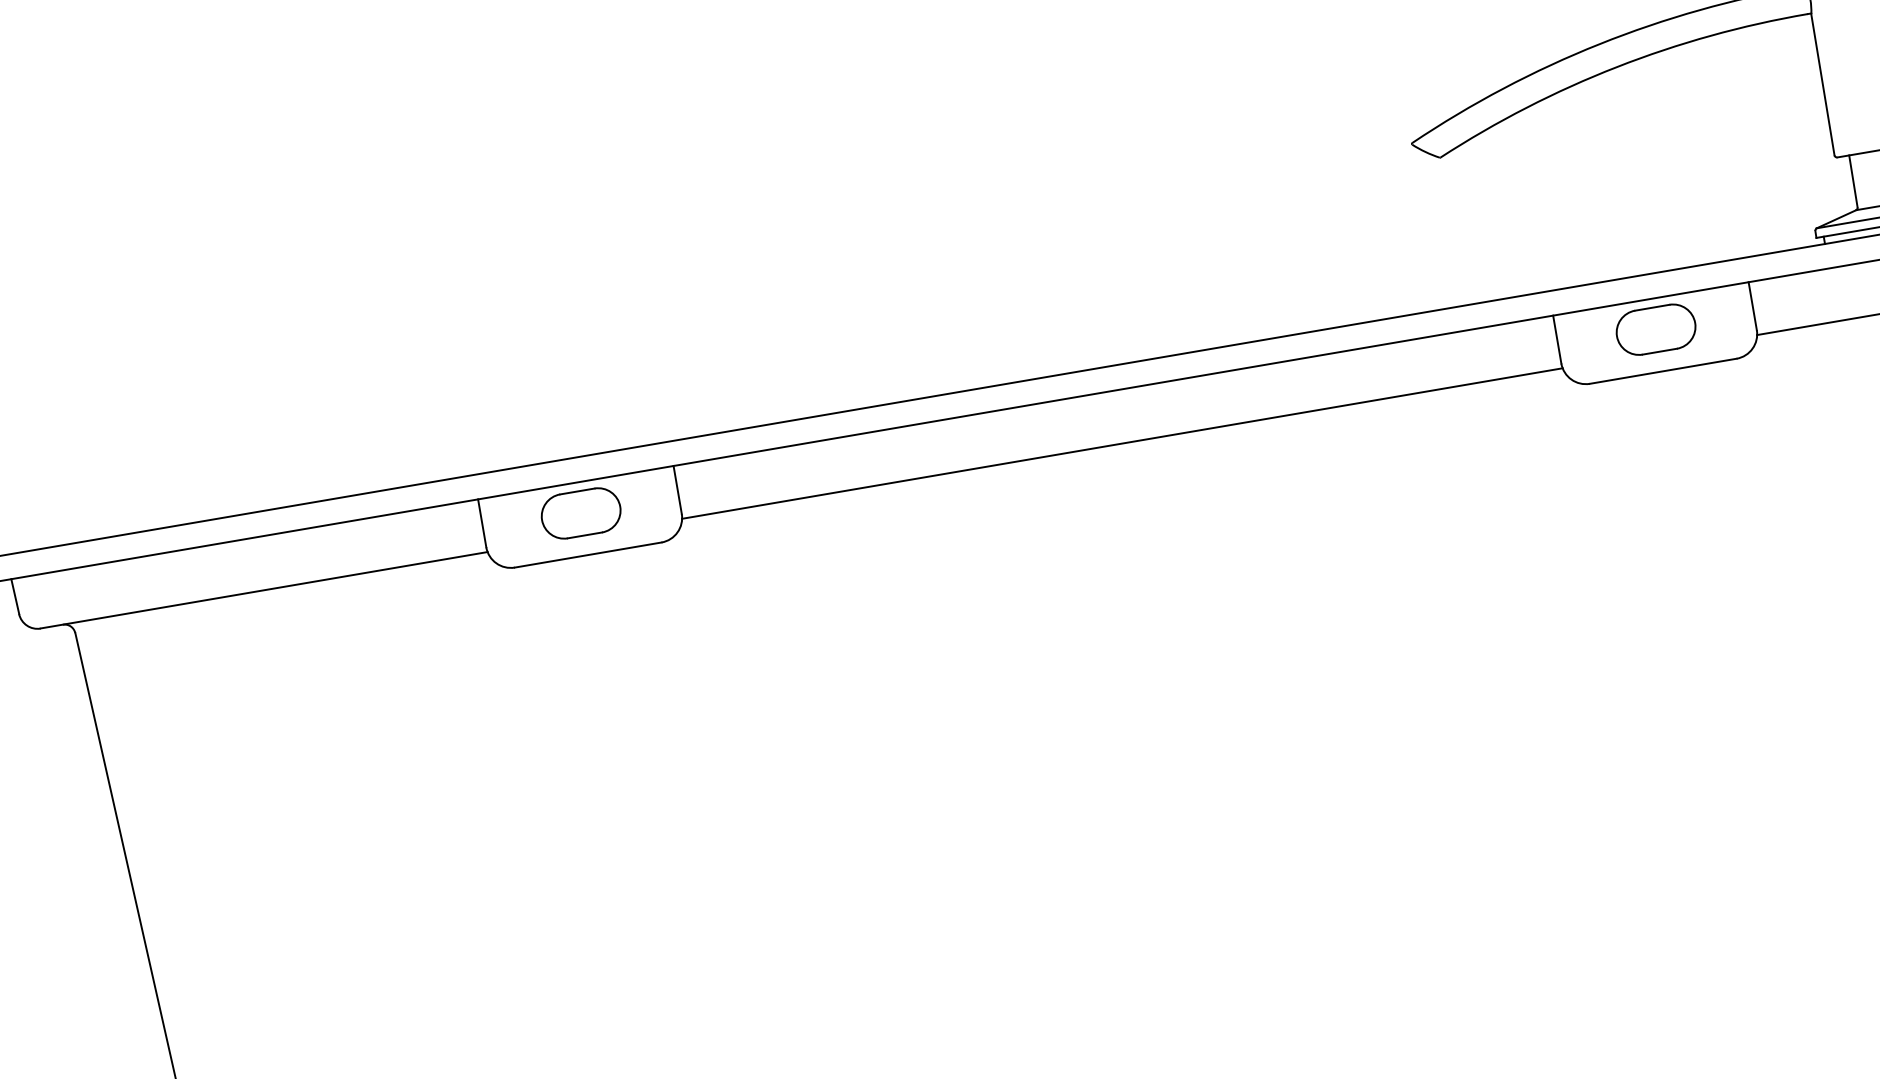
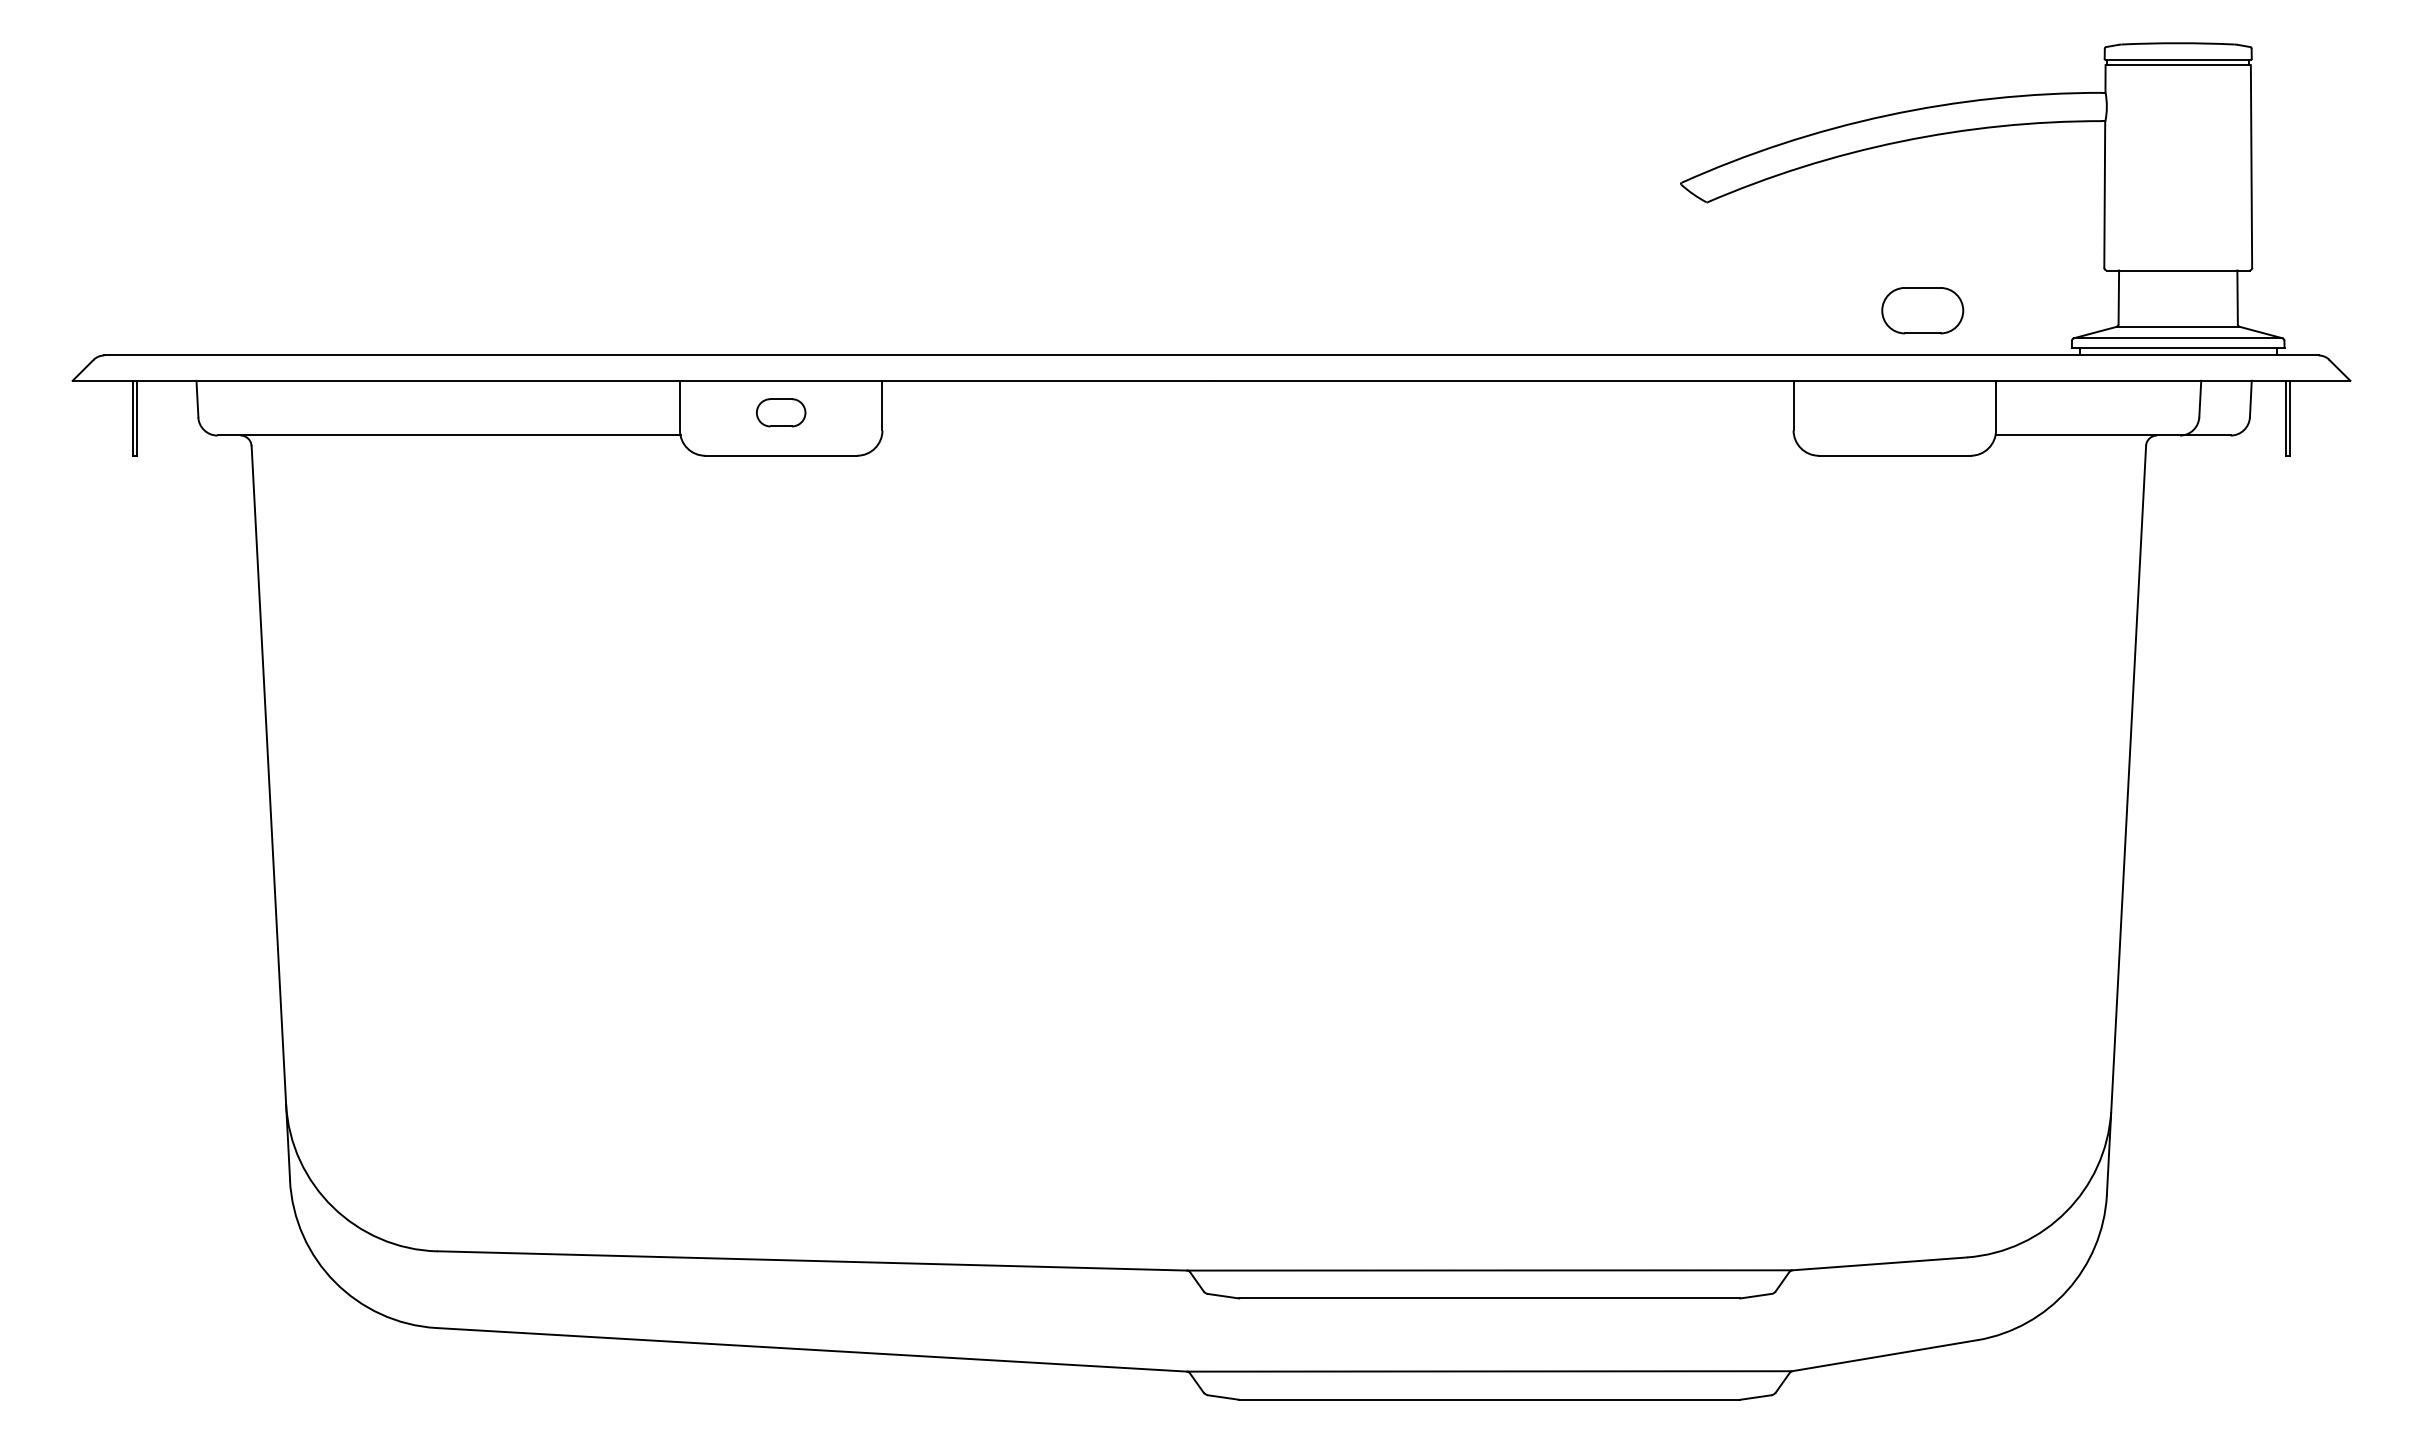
part: (1655, 329) -> (1922, 310), moved
line: (1121, 443) -> (1337, 435), removed
part: (580, 513) -> (780, 412), size x0.6

